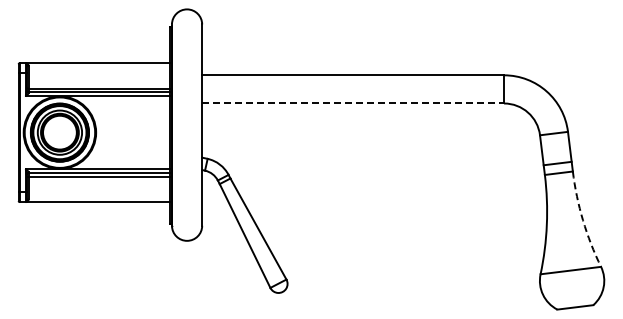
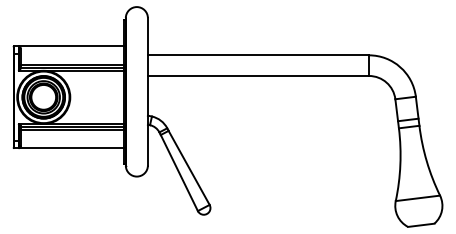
line: (353, 103) -> (258, 75), dashed -> solid
arc: (583, 220) -> (427, 161), dashed -> solid

